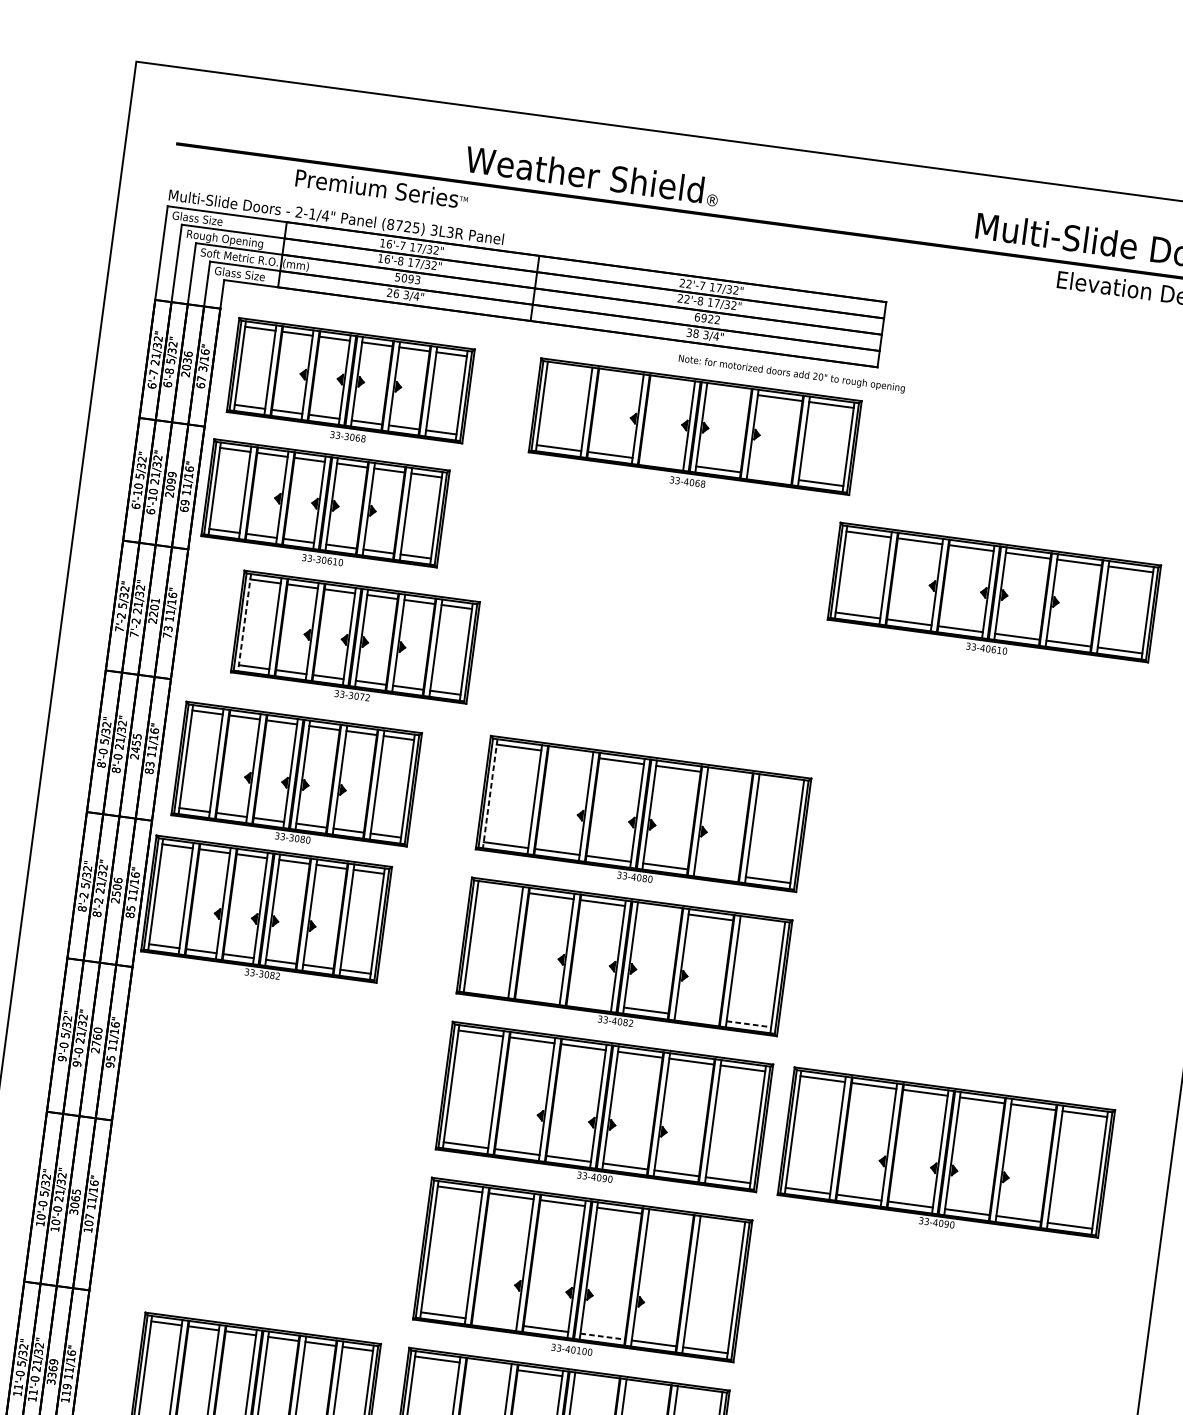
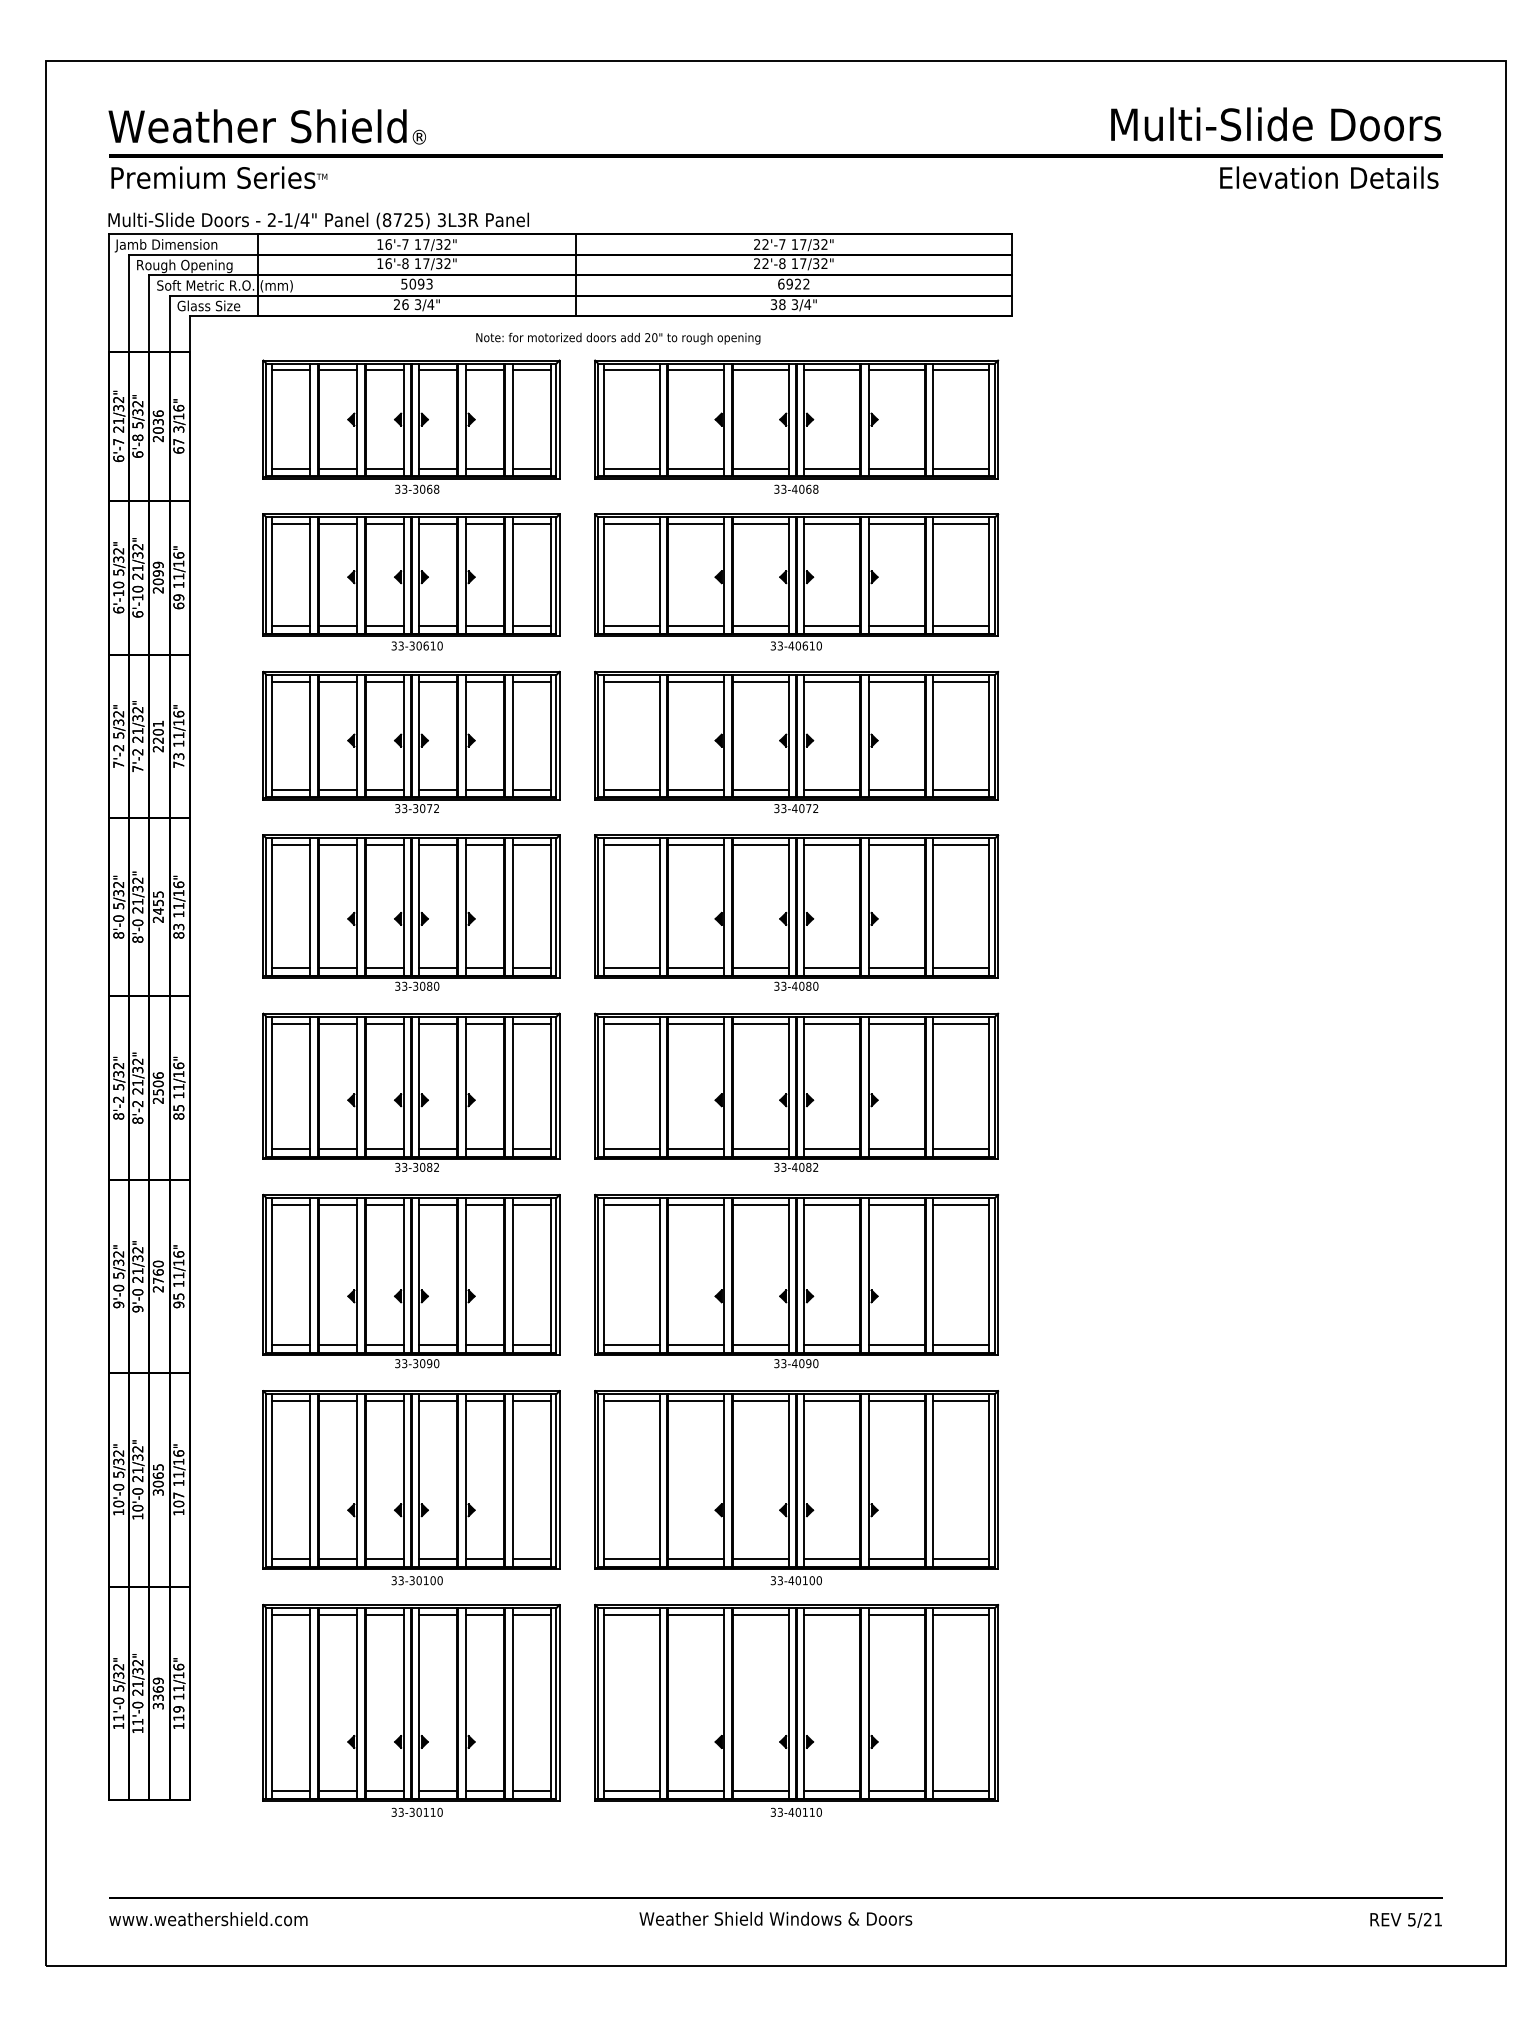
text: (591, 175) -> (266, 126), moved
text: (382, 188) -> (219, 177), moved
text: (211, 221) -> (165, 245), Glass Size -> Jamb Dimension
line: (569, 370) -> (631, 370), added
text: (792, 373) -> (618, 338), moved
line: (620, 376) -> (696, 370), added
line: (671, 383) -> (760, 370), added
part: (350, 386) -> (411, 426), moved
line: (728, 391) -> (832, 370), added
line: (661, 461) -> (760, 468), added
line: (769, 476) -> (896, 468), added
part: (324, 508) -> (411, 581), moved
part: (993, 597) -> (796, 581), moved
line: (244, 623) -> (272, 736), dashed -> solid
part: (661, 682) -> (796, 741), added
line: (570, 754) -> (696, 845), added
line: (729, 775) -> (896, 845), added
part: (296, 778) -> (411, 912), moved
line: (781, 782) -> (961, 845), added
line: (490, 793) -> (603, 906), dashed -> solid
line: (716, 872) -> (896, 967), added
line: (499, 889) -> (631, 1023), added
line: (659, 910) -> (832, 1023), added
part: (266, 913) -> (411, 1091), moved
line: (762, 924) -> (961, 1023), added
line: (486, 989) -> (631, 1149), added
line: (538, 996) -> (696, 1149), added
line: (589, 1003) -> (760, 1149), added
line: (697, 1017) -> (896, 1149), added
line: (748, 1024) -> (961, 1149), dashed -> solid
part: (297, 1070) -> (411, 1280), added
part: (945, 1157) -> (1226, 1281), removed
line: (670, 1217) -> (896, 1400), added
line: (722, 1224) -> (961, 1400), added
part: (275, 1234) -> (411, 1487), added
line: (494, 1322) -> (696, 1559), added
line: (602, 1336) -> (832, 1559), dashed -> solid
line: (488, 1366) -> (696, 1614), added
line: (597, 1380) -> (832, 1614), added
line: (647, 1387) -> (896, 1614), added
line: (699, 1394) -> (961, 1614), added

